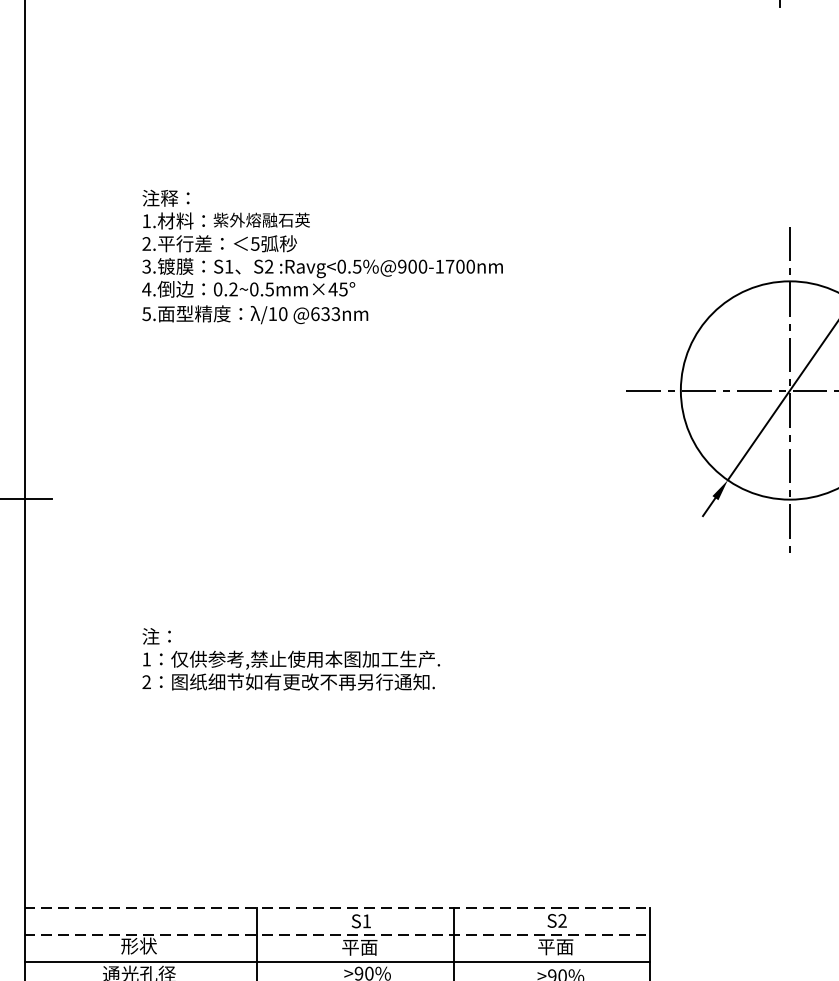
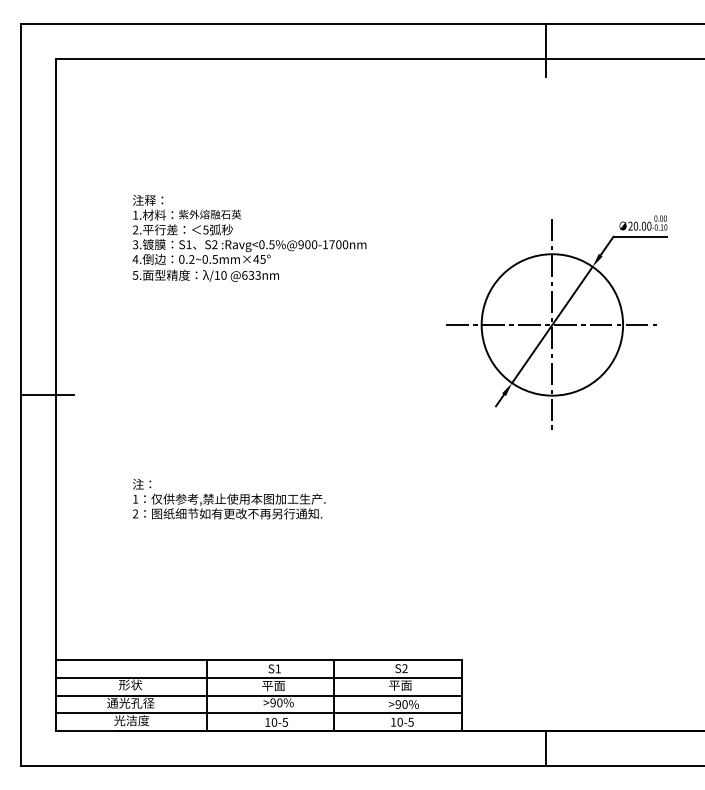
line: (337, 908) -> (259, 660), dashed -> solid
line: (337, 934) -> (259, 677), dashed -> solid

